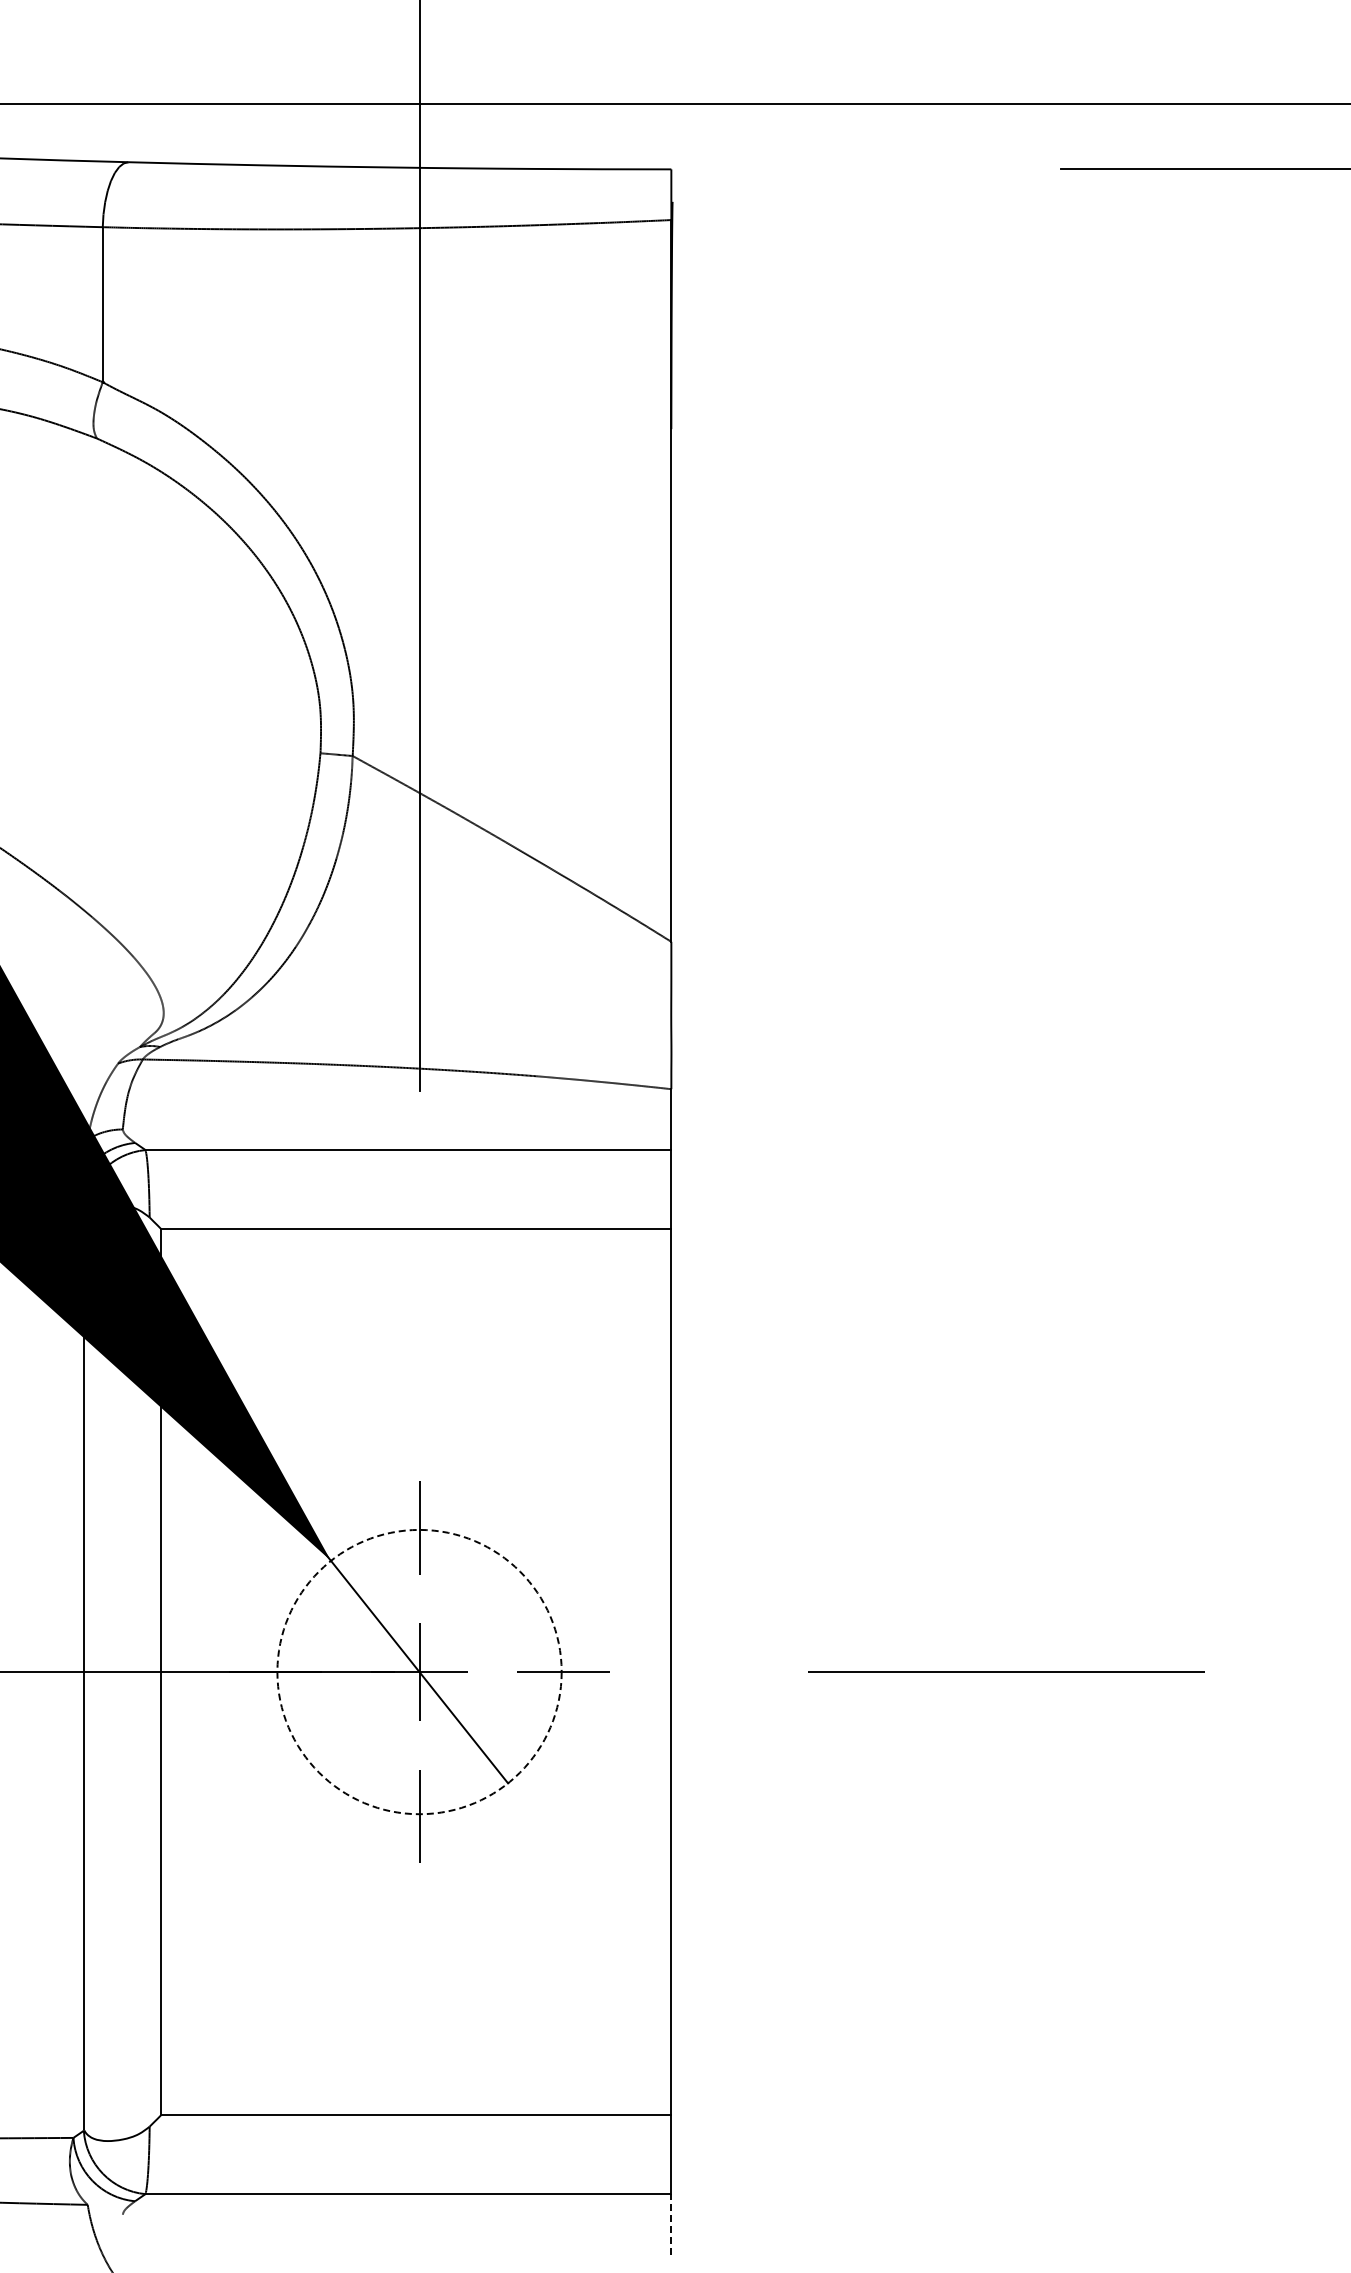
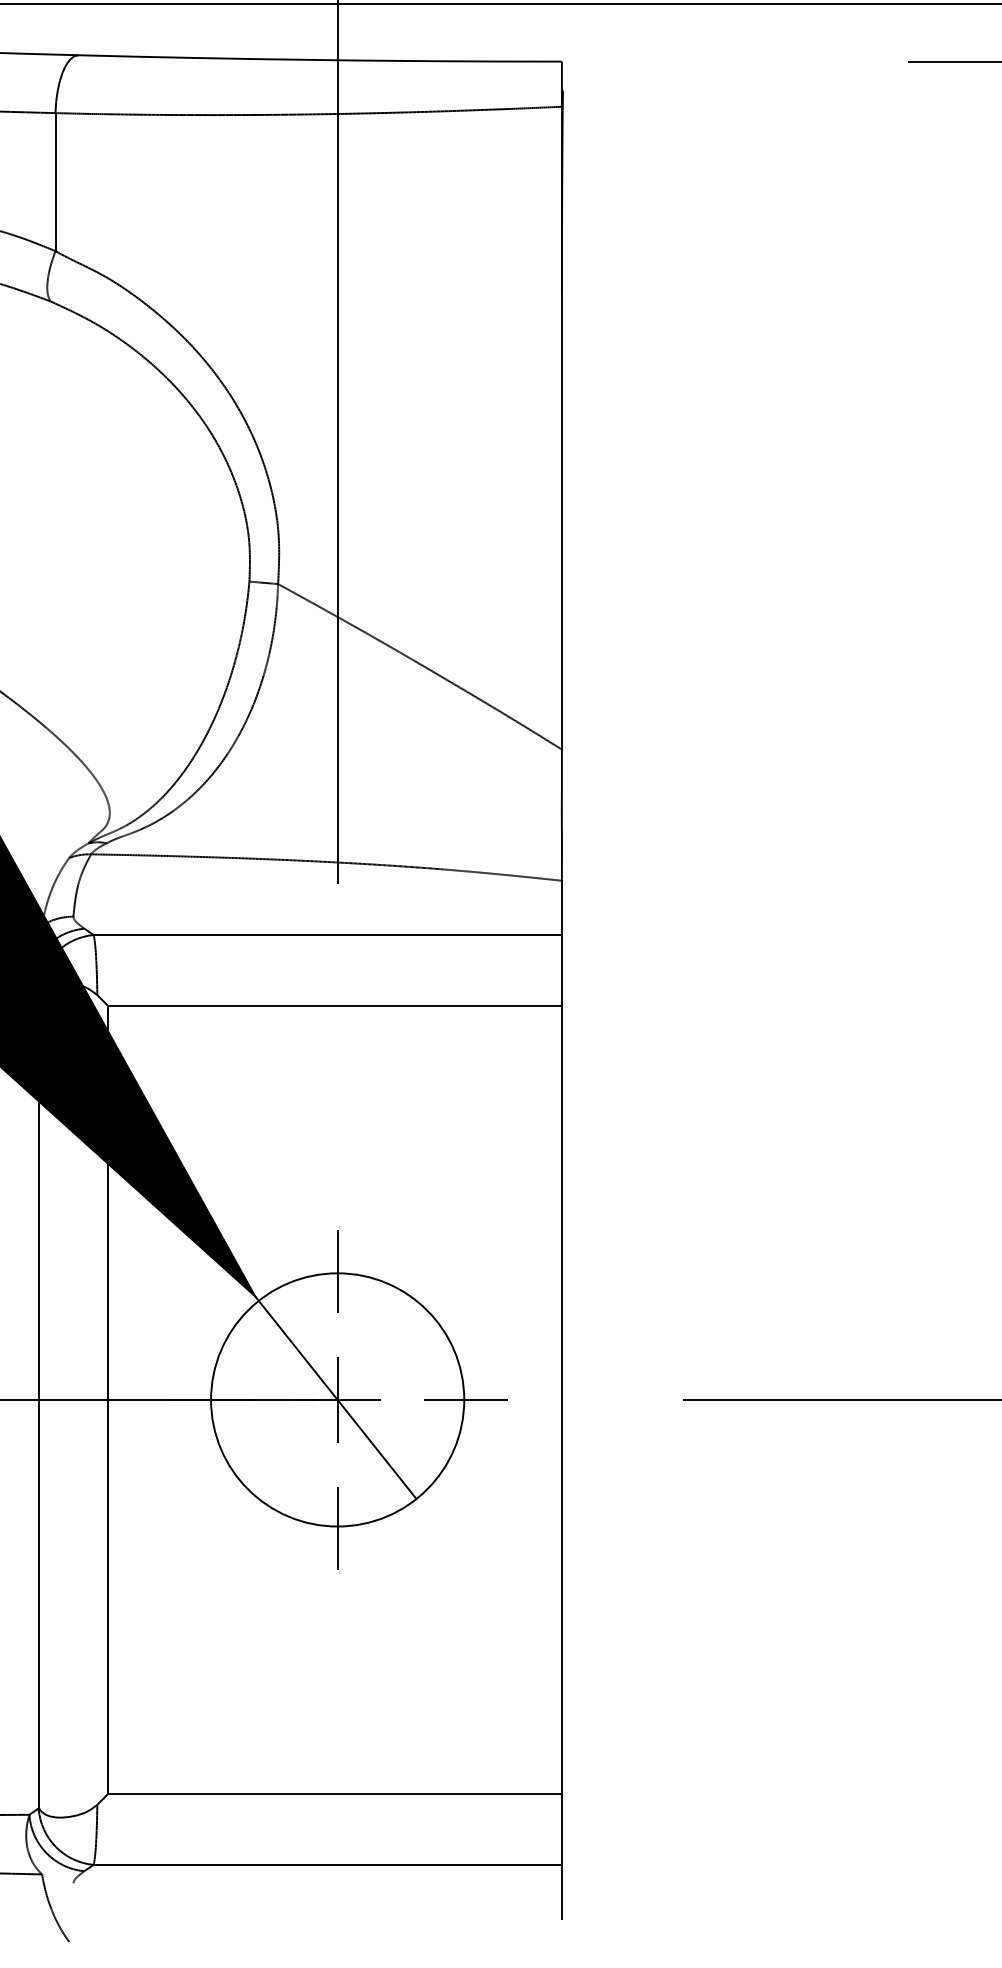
circle: (419, 1671) -> (337, 1399), dashed -> solid
line: (671, 2224) -> (562, 1891), dashed -> solid

